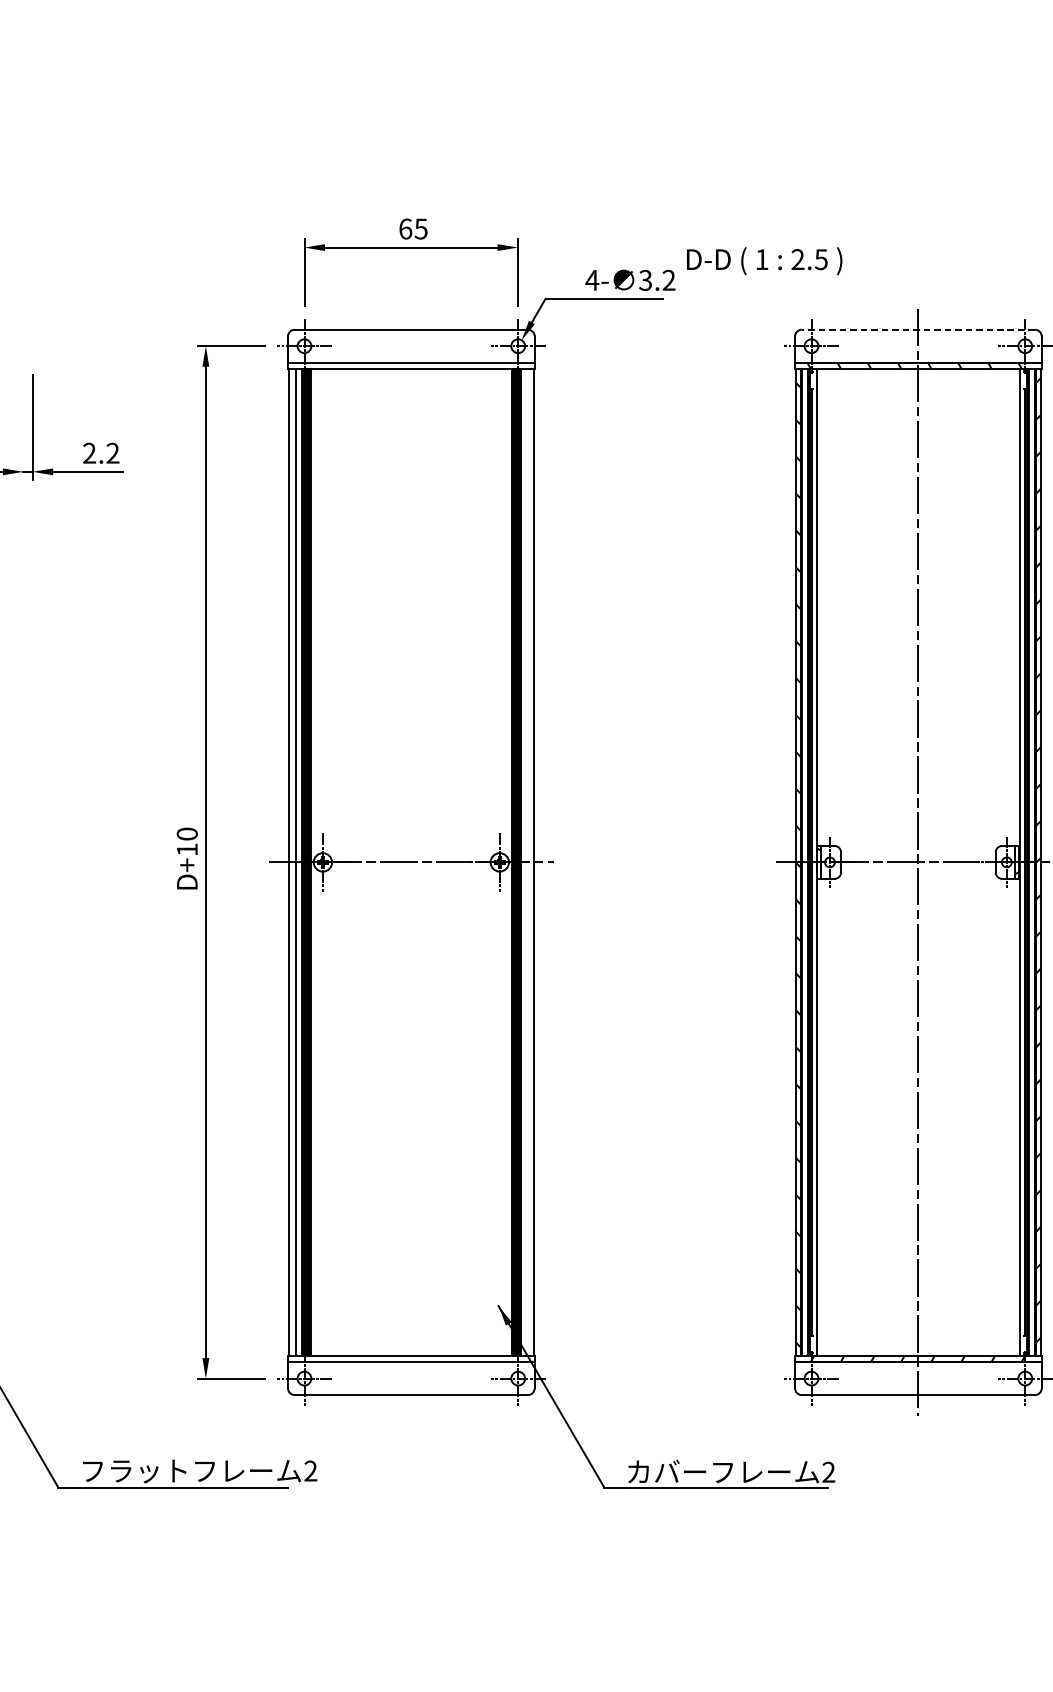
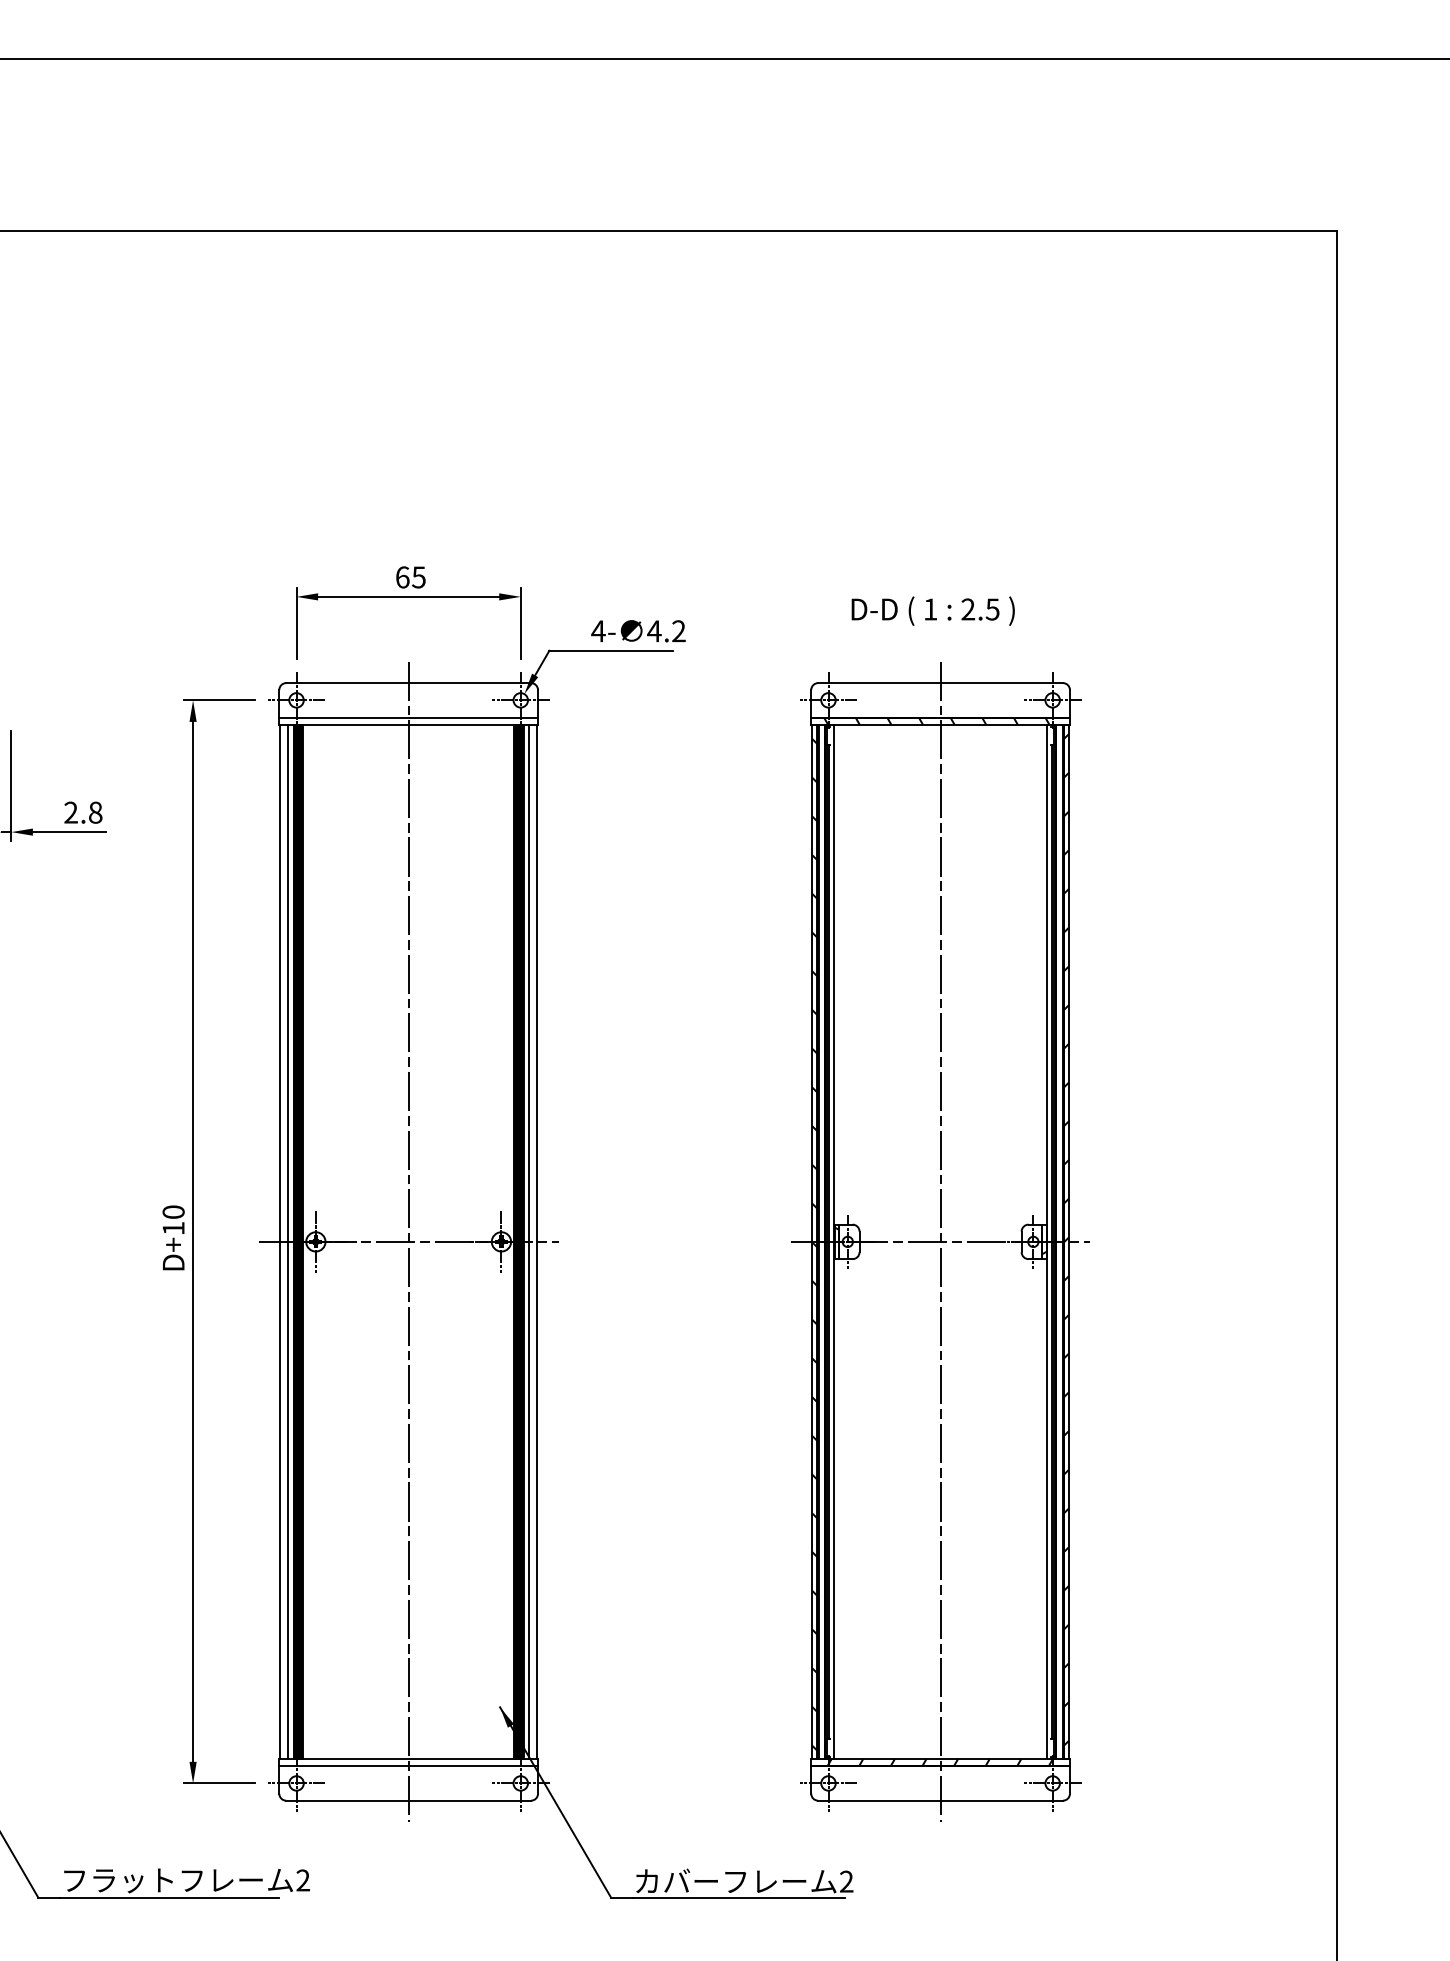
text: (763, 260) -> (932, 610), moved
text: (645, 280) -> (654, 631), 3.2 -> 4.2
line: (918, 330) -> (940, 683), dashed -> solid
text: (112, 453) -> (95, 812), 2.2 -> 2.8
line: (411, 862) -> (408, 1241), added
line: (526, 862) -> (529, 1241), added

